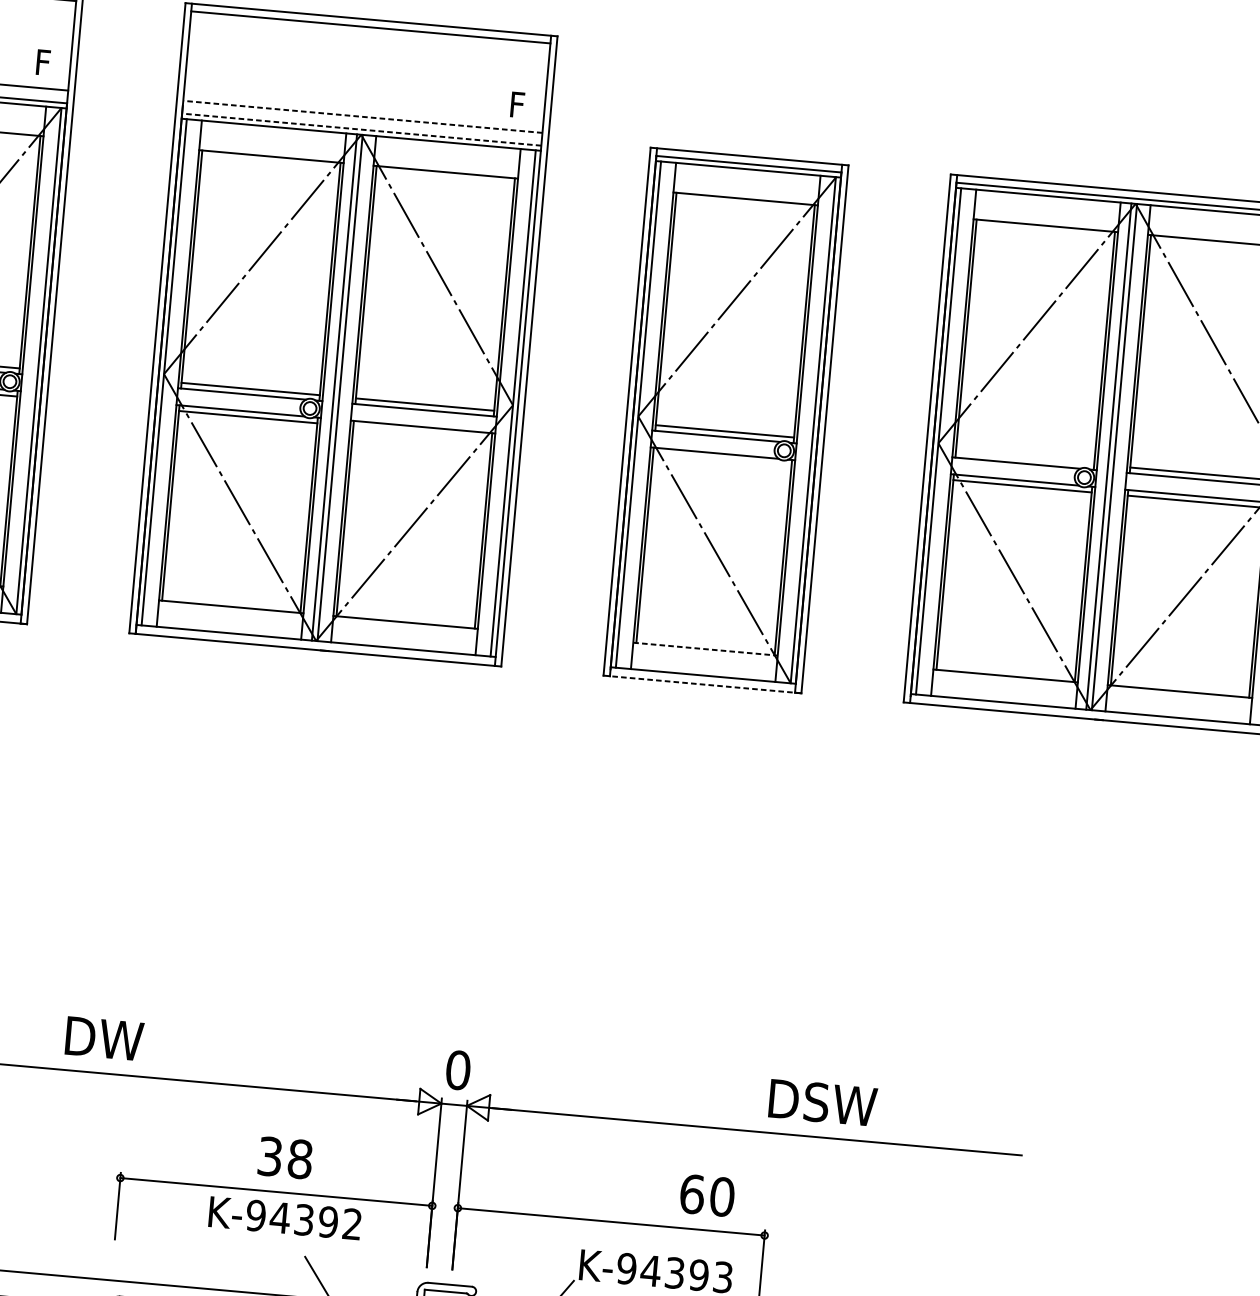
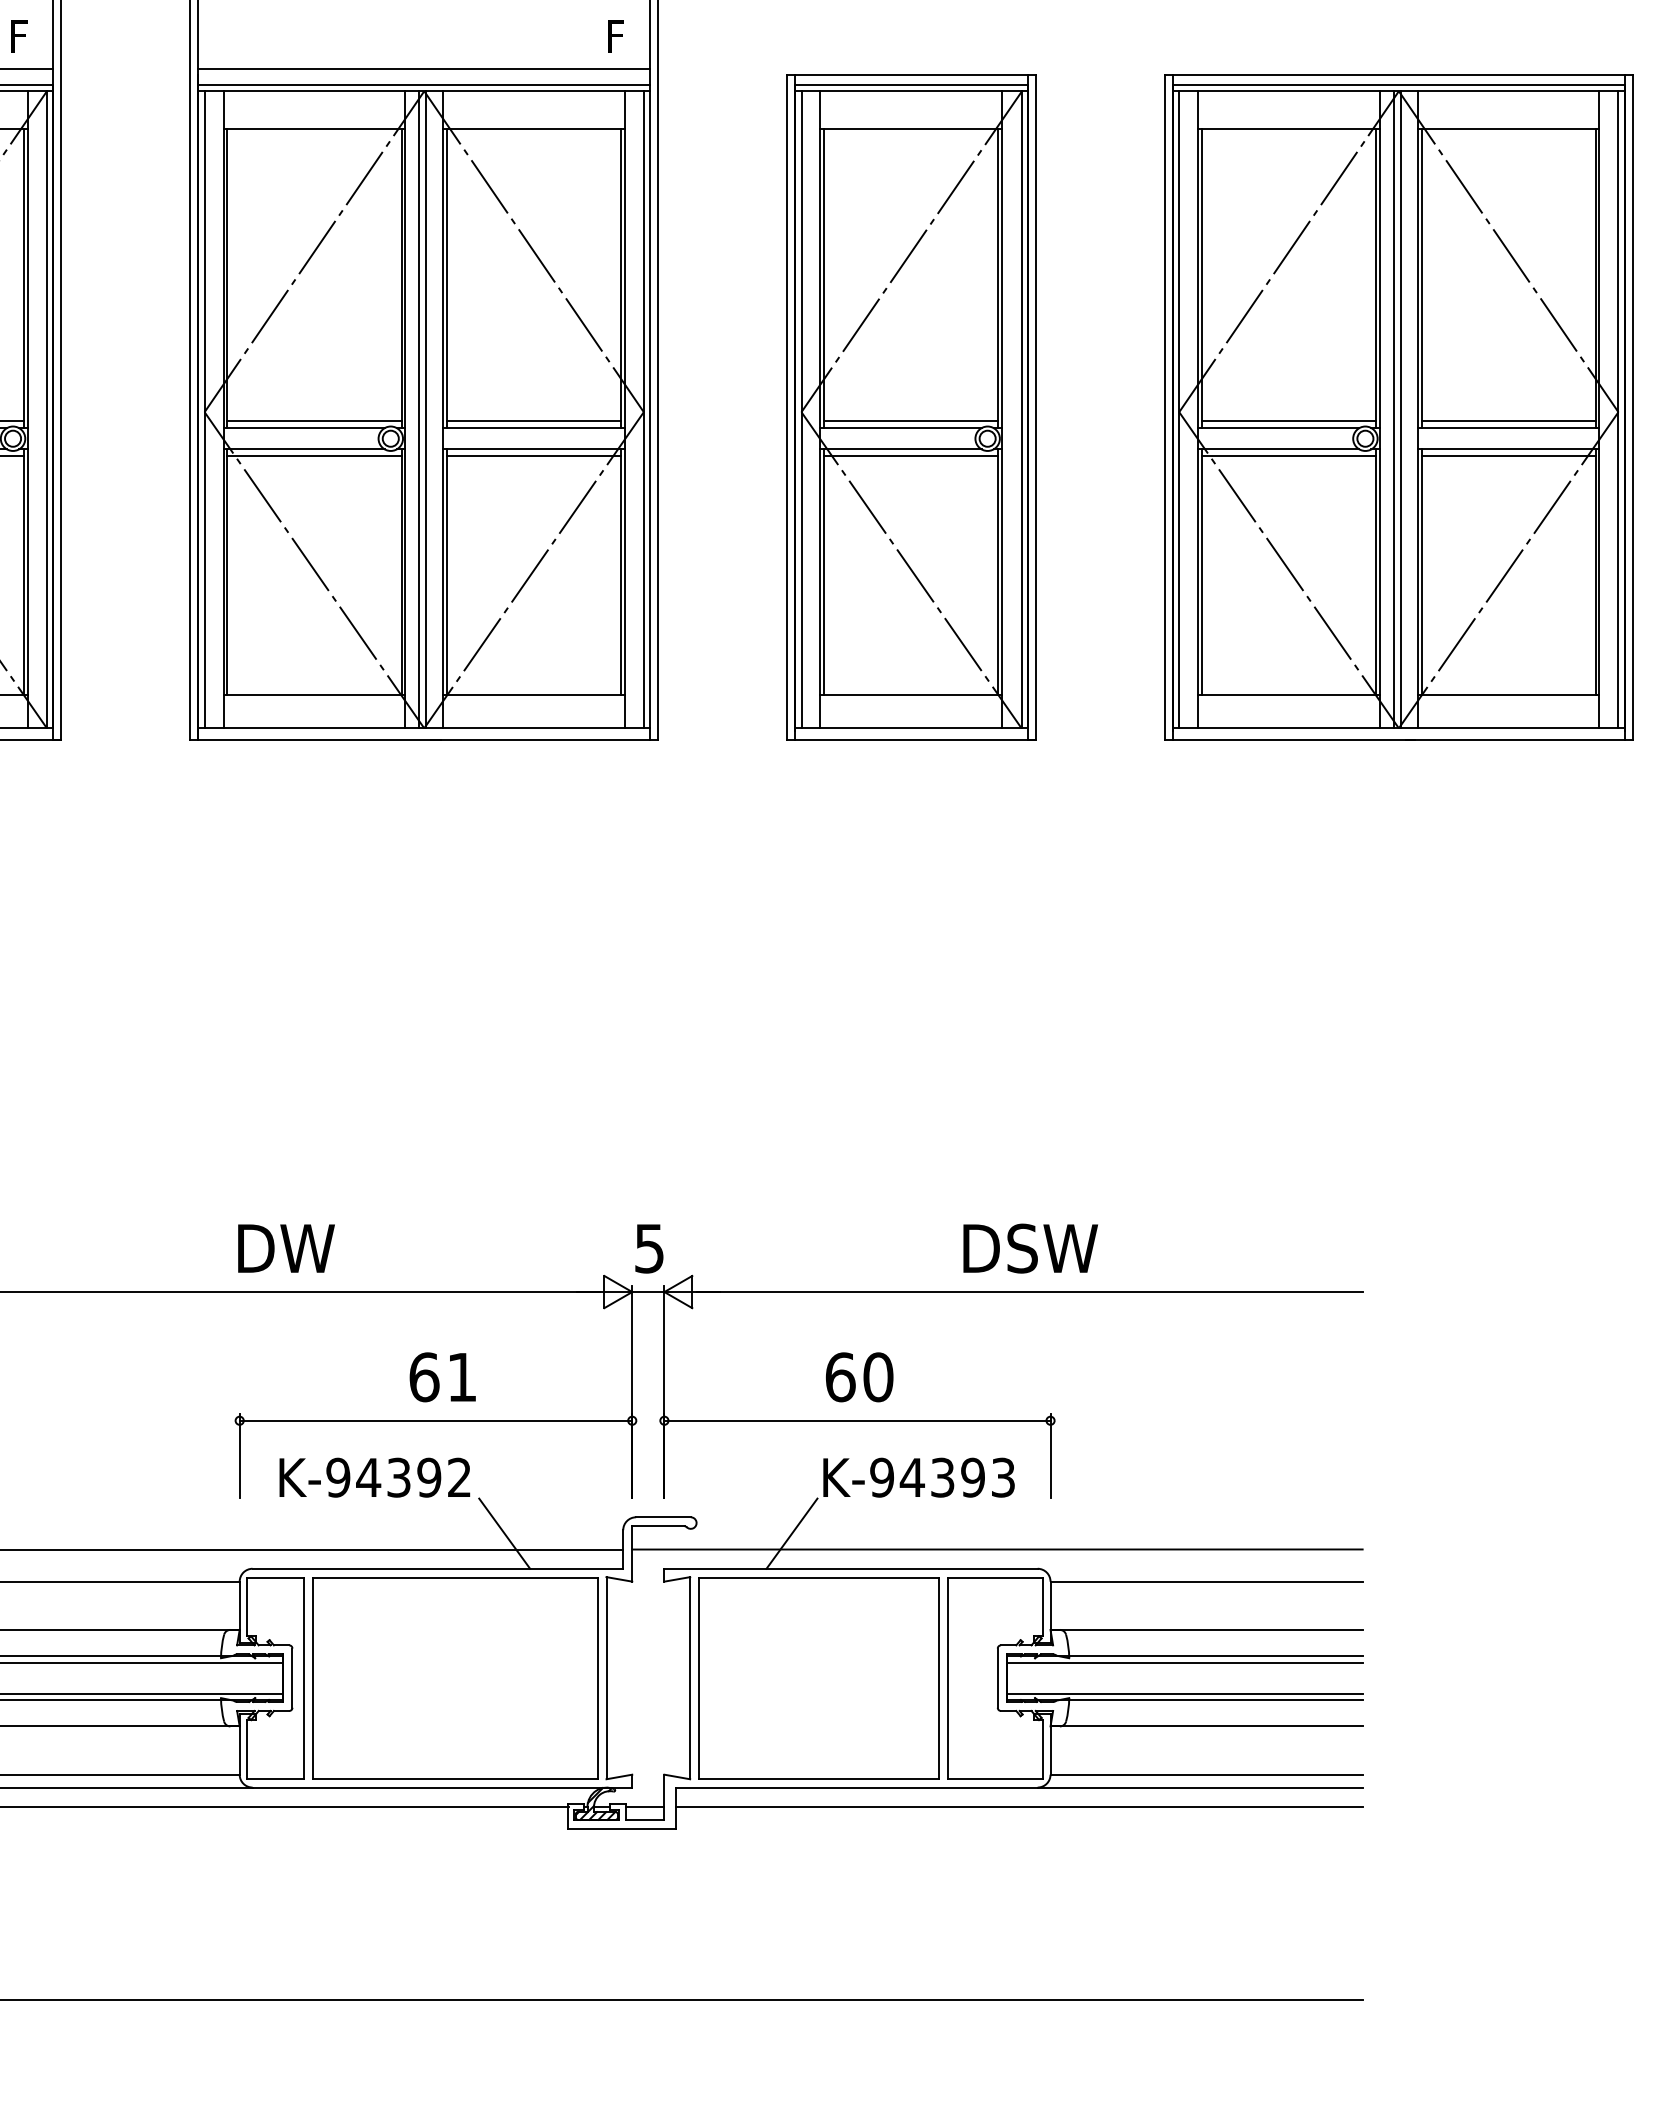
line: (362, 116) -> (423, 68), dashed -> solid
line: (361, 129) -> (423, 84), dashed -> solid
line: (422, 432) -> (533, 456), added
line: (1025, 458) -> (1289, 421), added
line: (722, 459) -> (911, 456), added
line: (705, 649) -> (911, 695), dashed -> solid
line: (705, 684) -> (915, 739), dashed -> solid
text: (104, 1038) -> (286, 1248), moved
text: (458, 1070) -> (649, 1248), 0 -> 5
text: (822, 1102) -> (1030, 1248), moved
text: (285, 1158) -> (443, 1377), 38 -> 61
text: (707, 1195) -> (859, 1377), moved
text: (284, 1218) -> (374, 1477), moved

